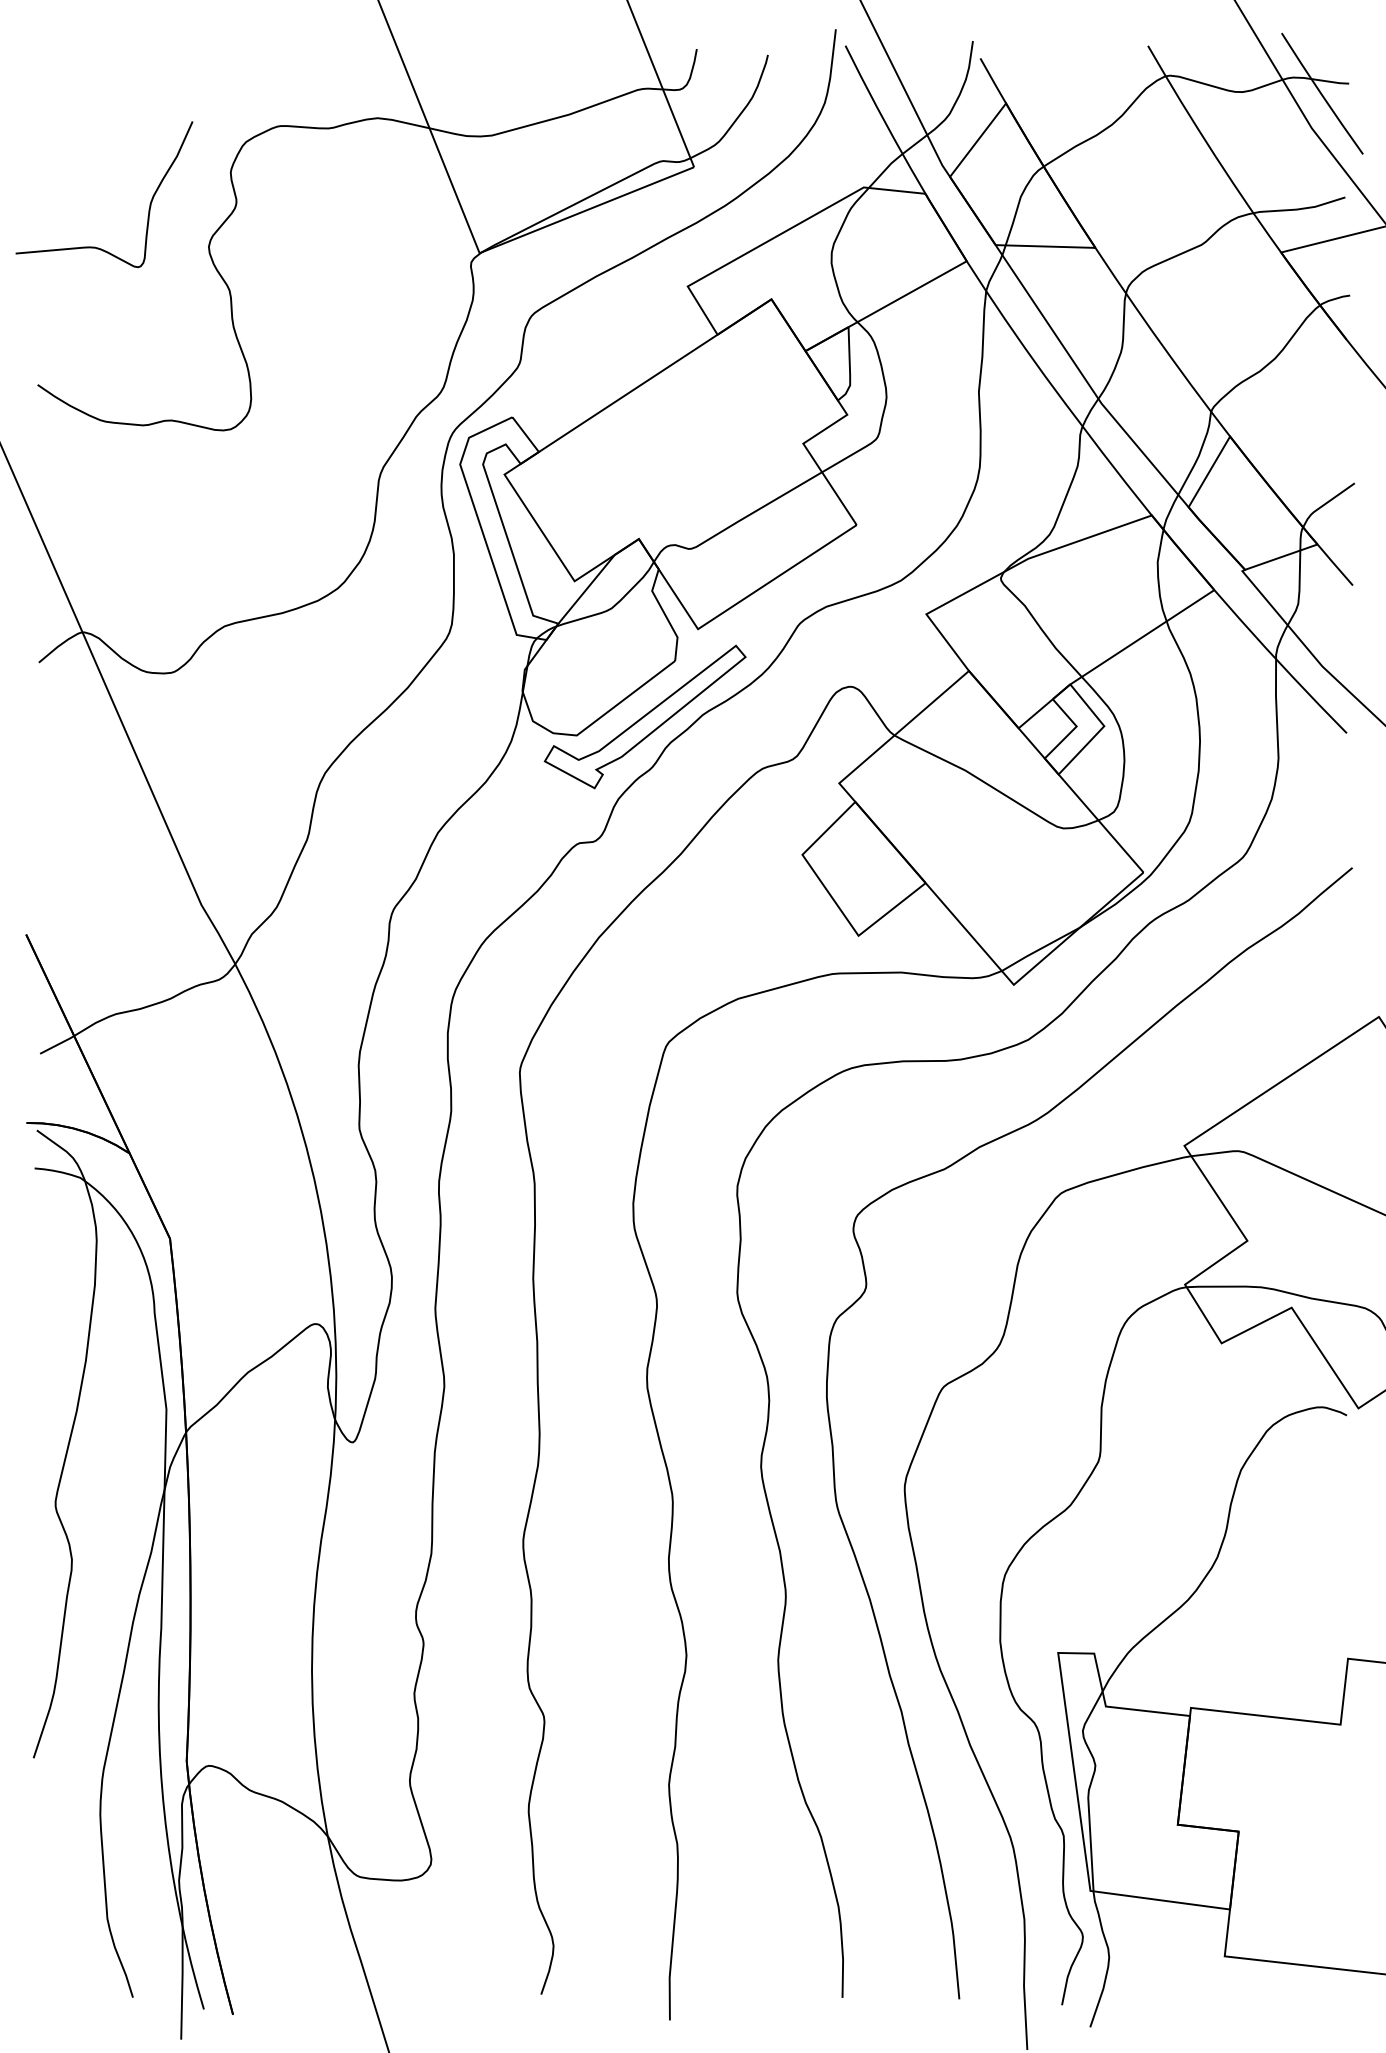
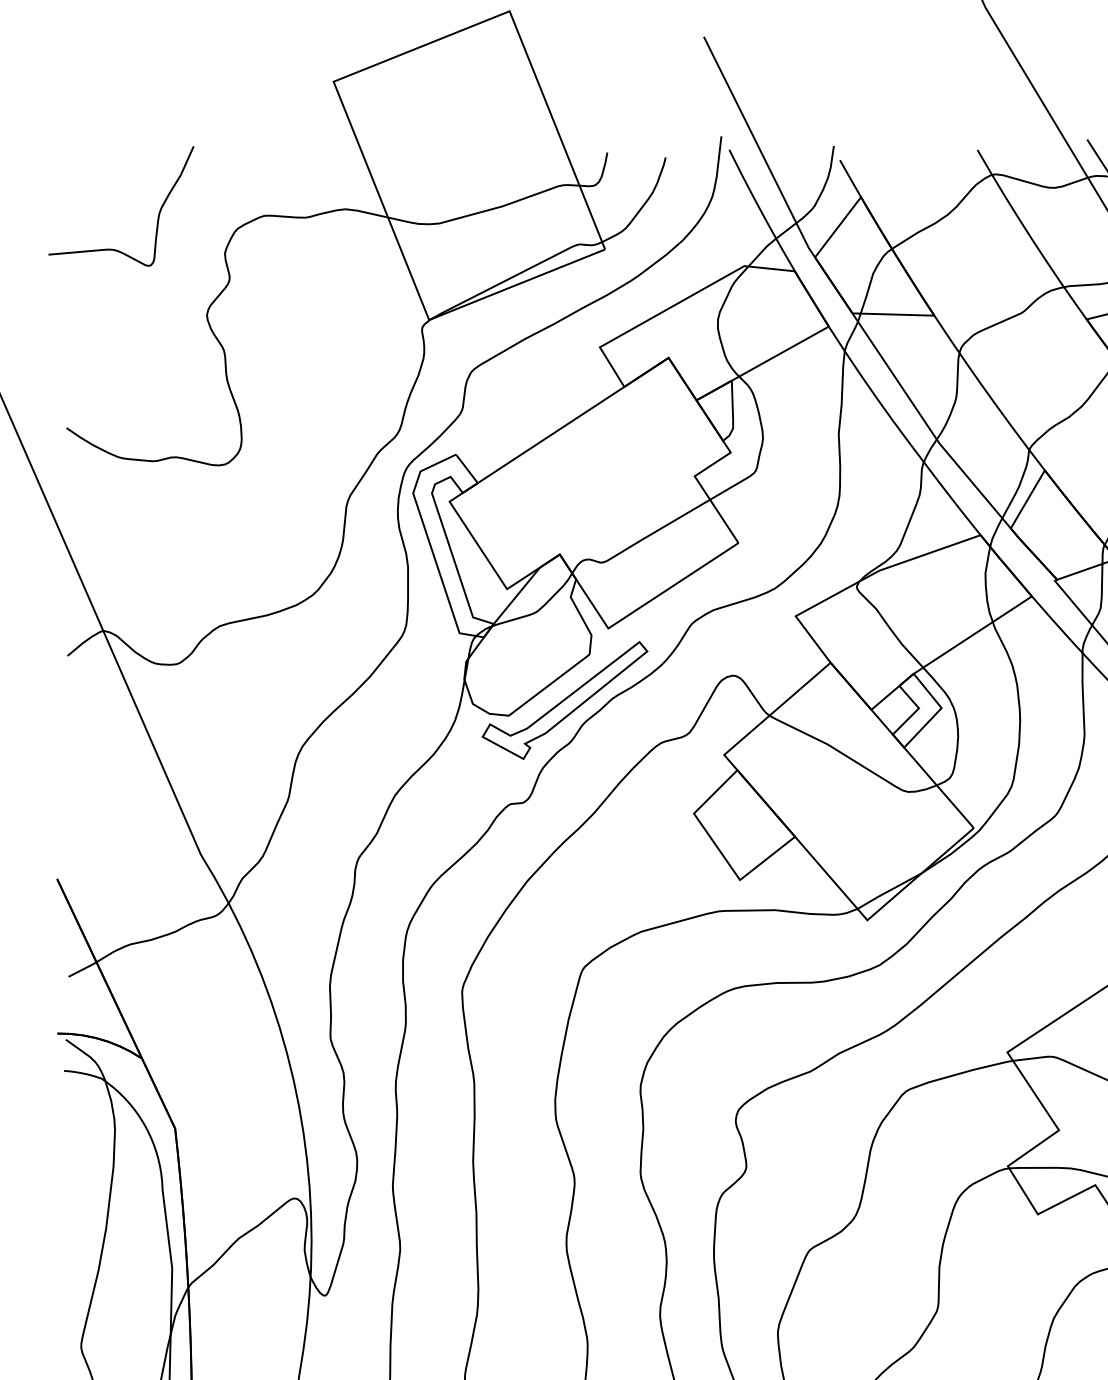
curve: (149, 203) -> (158, 213), moved

